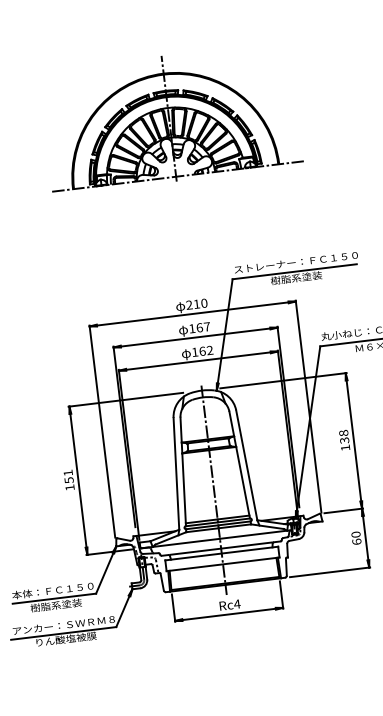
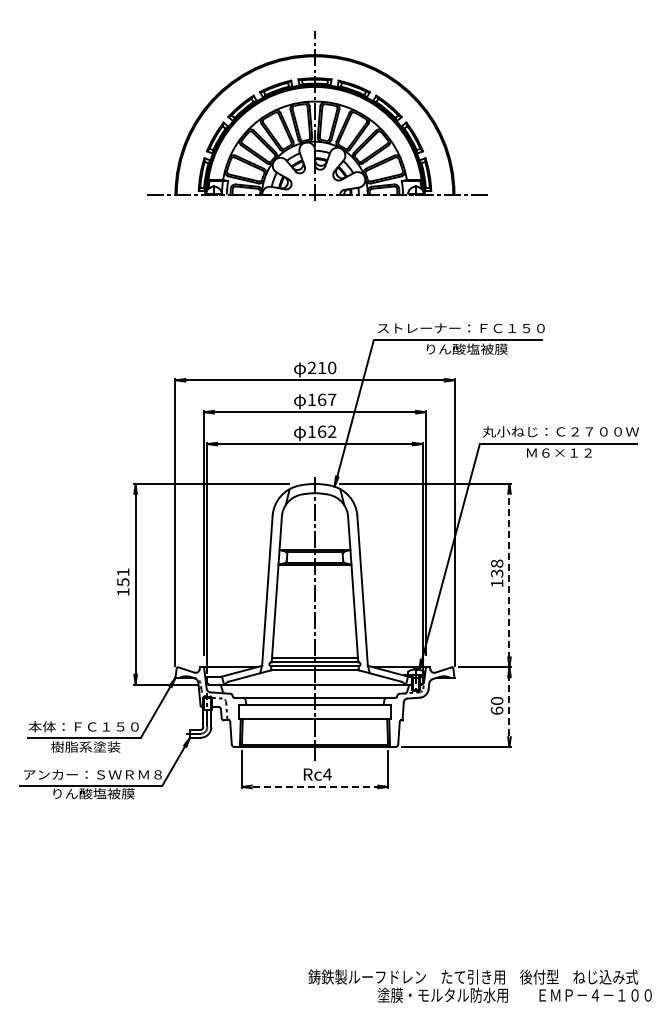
text: (301, 277) -> (465, 348), 樹脂系塗装 -> りん酸塩被膜
line: (357, 470) -> (509, 615), solid -> dashed
line: (229, 614) -> (315, 786), solid -> dashed

